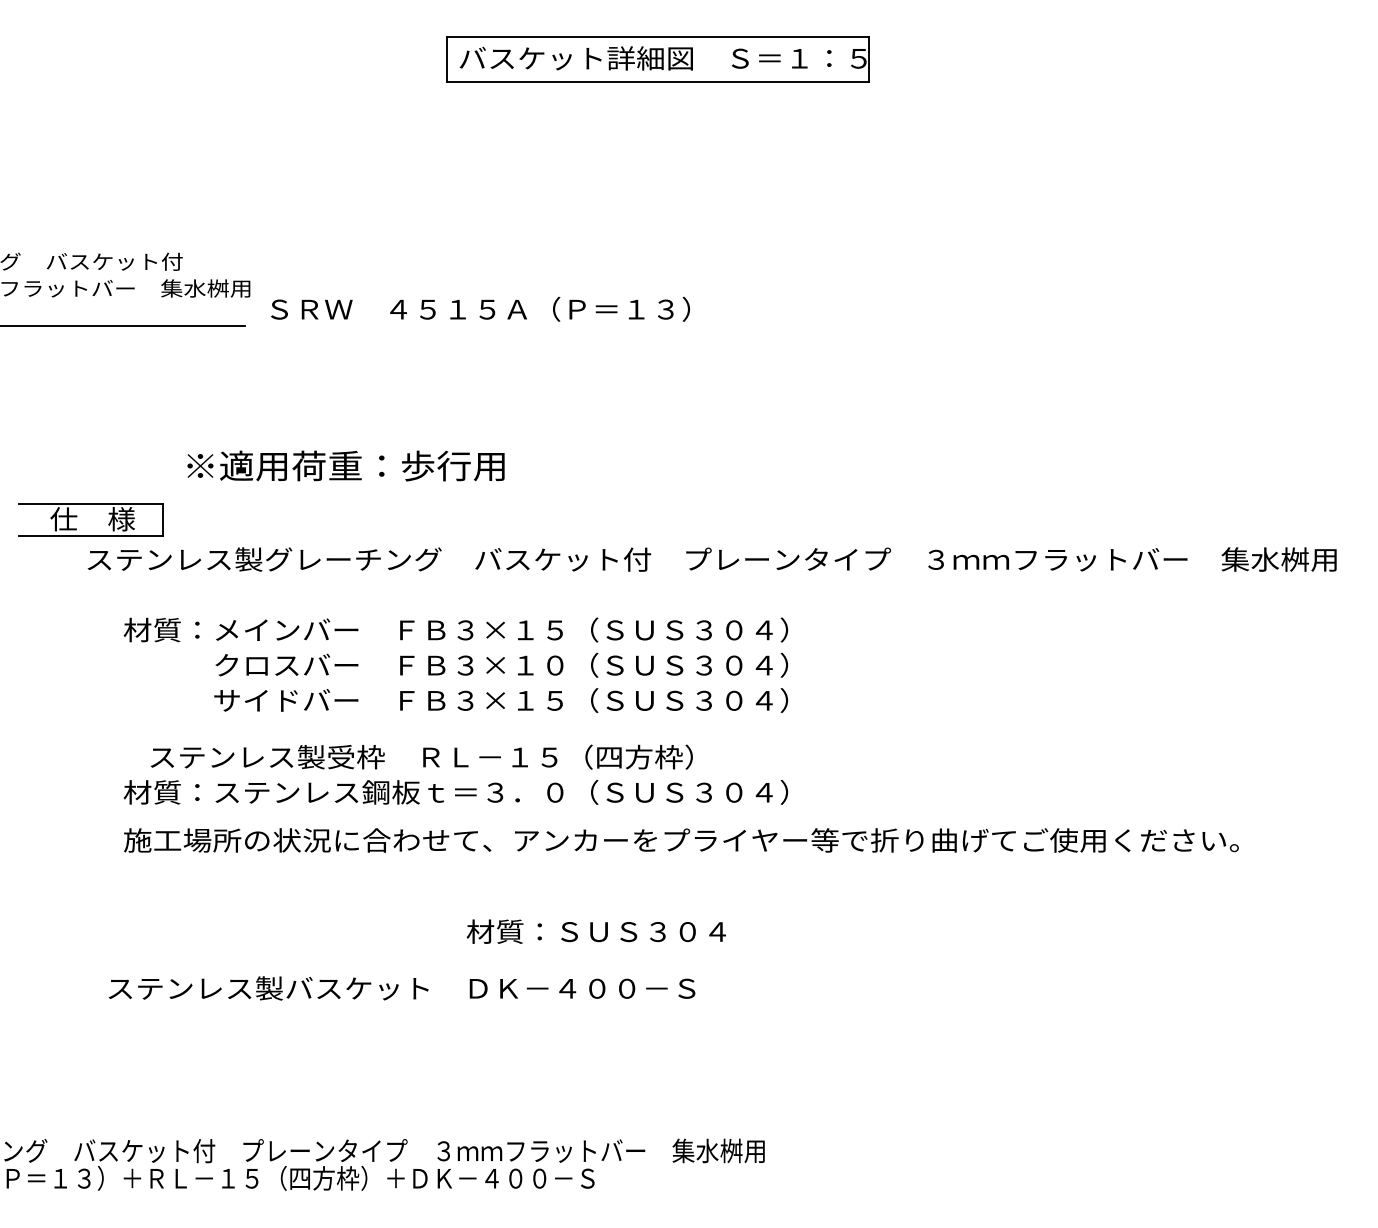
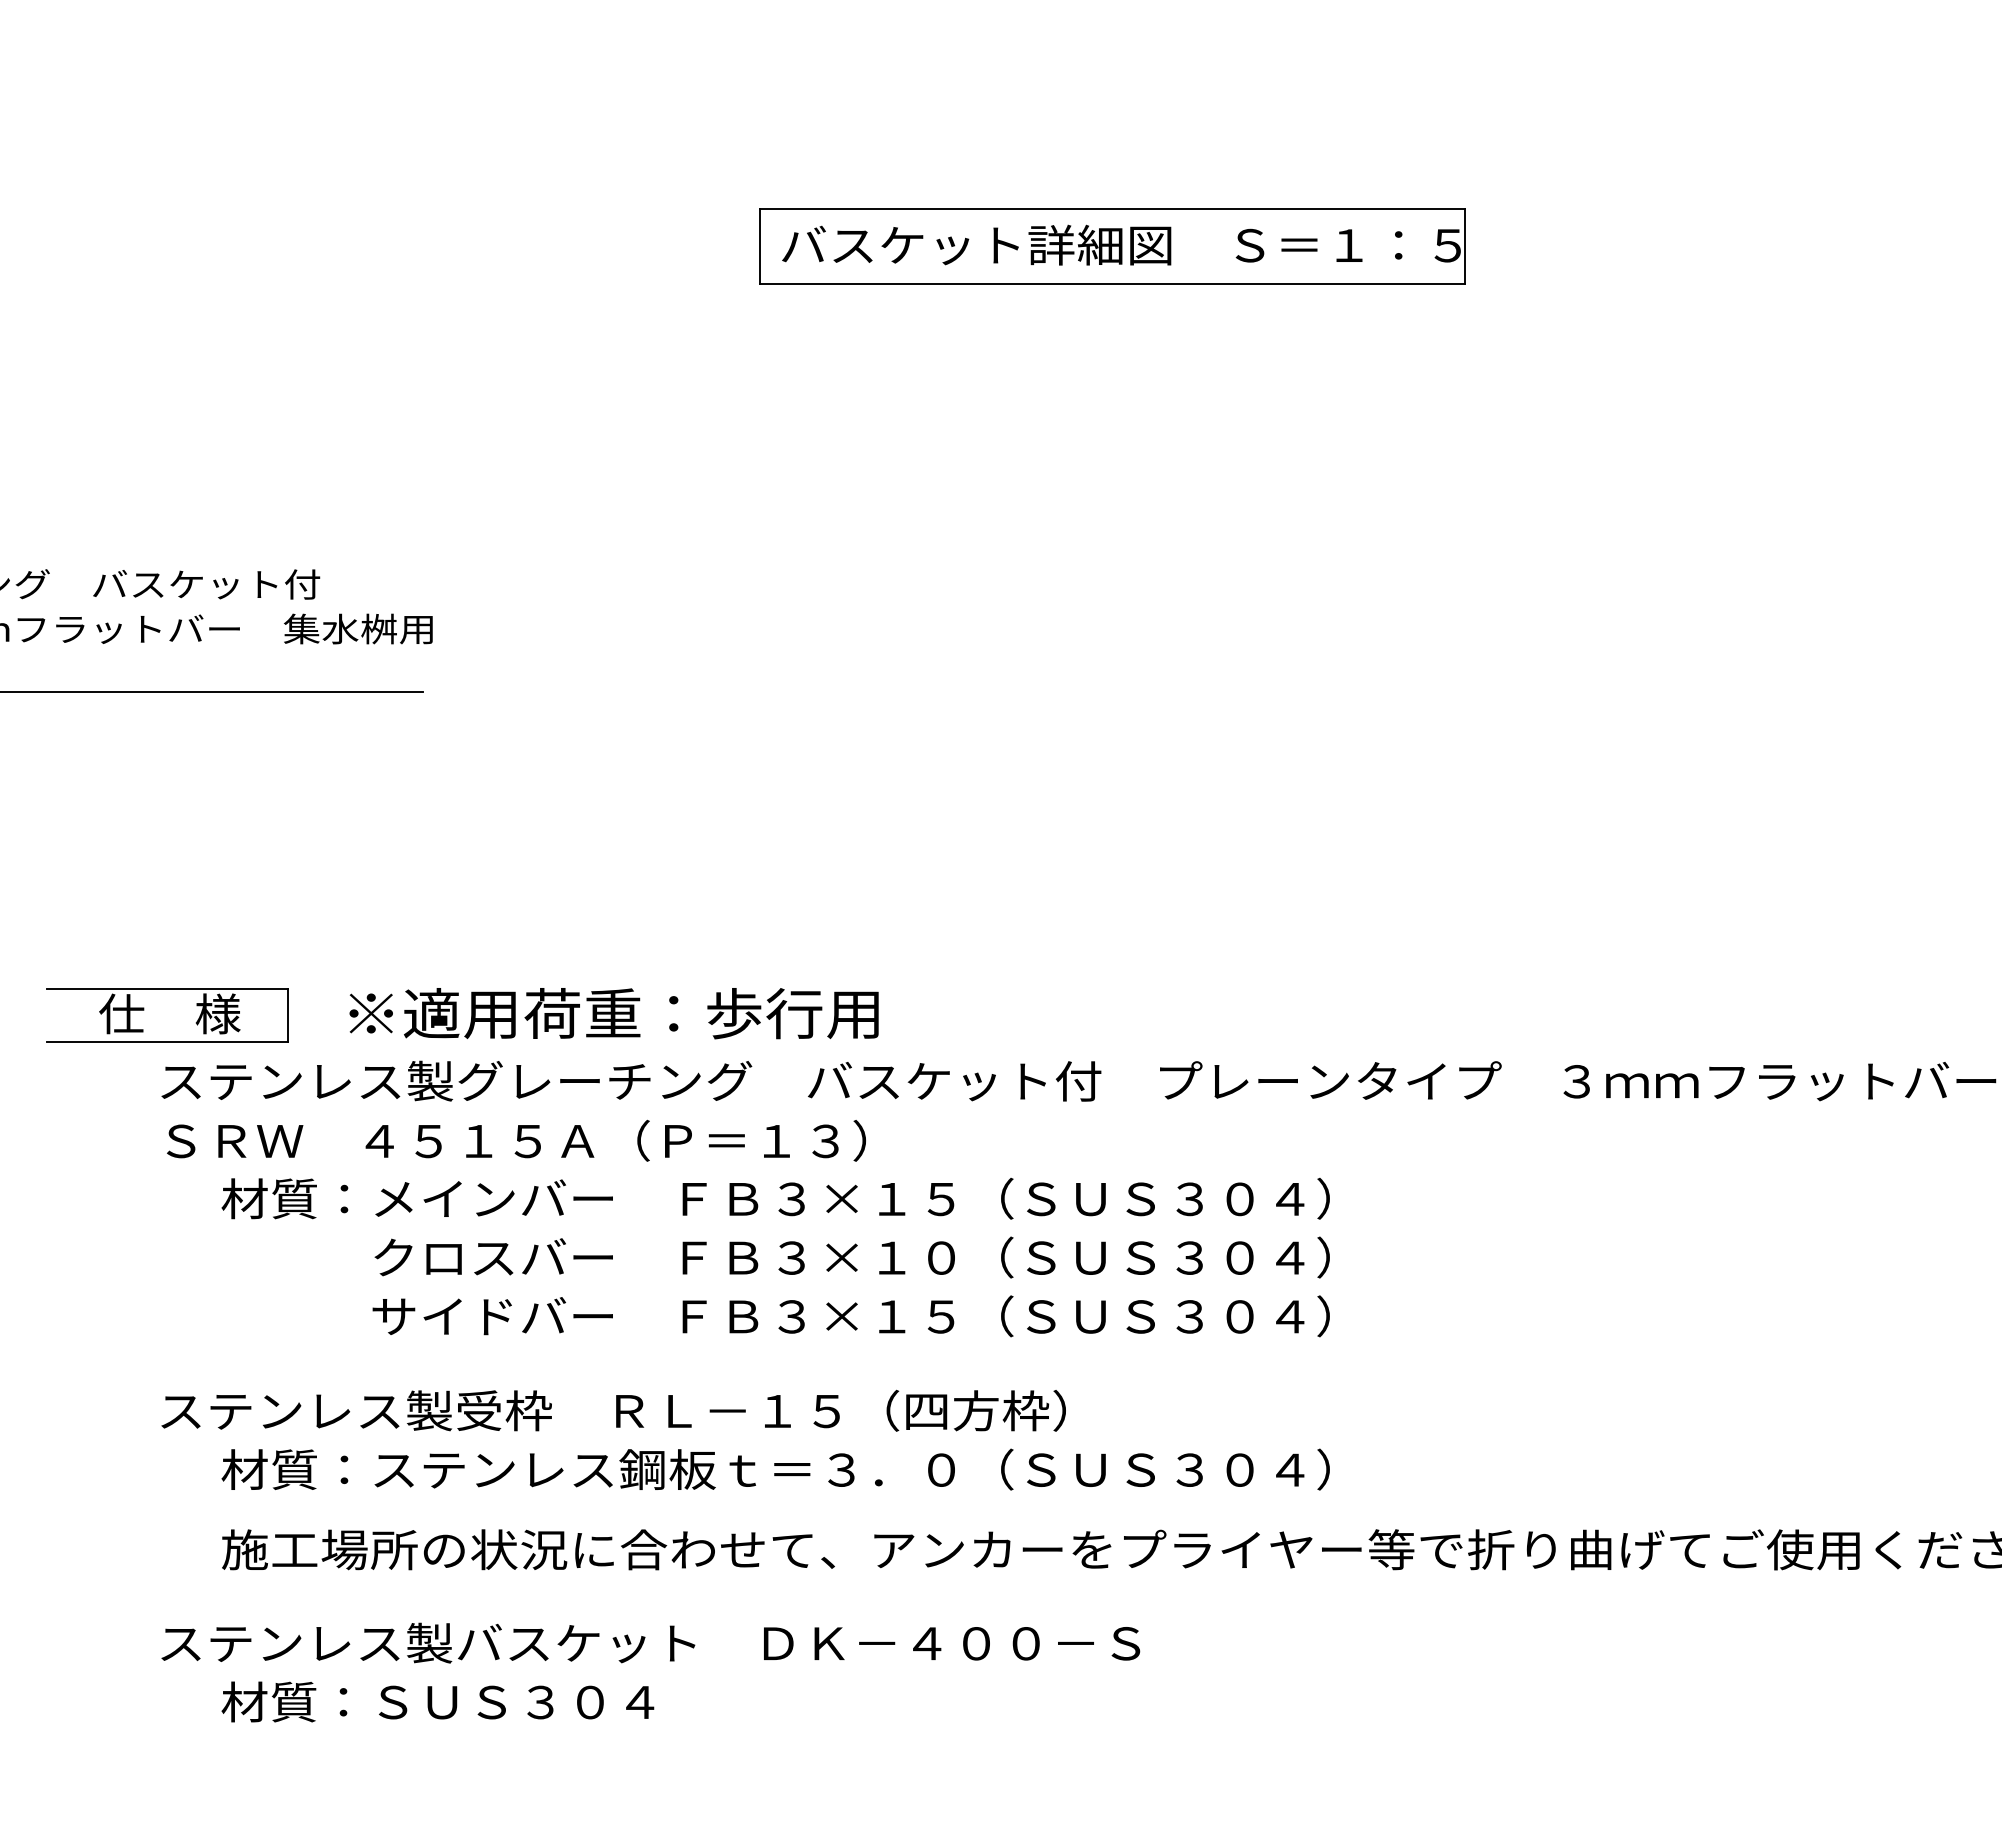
text: (480, 309) -> (516, 1141), moved
text: (345, 465) -> (613, 1012), moved
text: (421, 756) -> (613, 1409), moved
text: (595, 931) -> (436, 1701), moved
text: (401, 988) -> (649, 1643), moved

